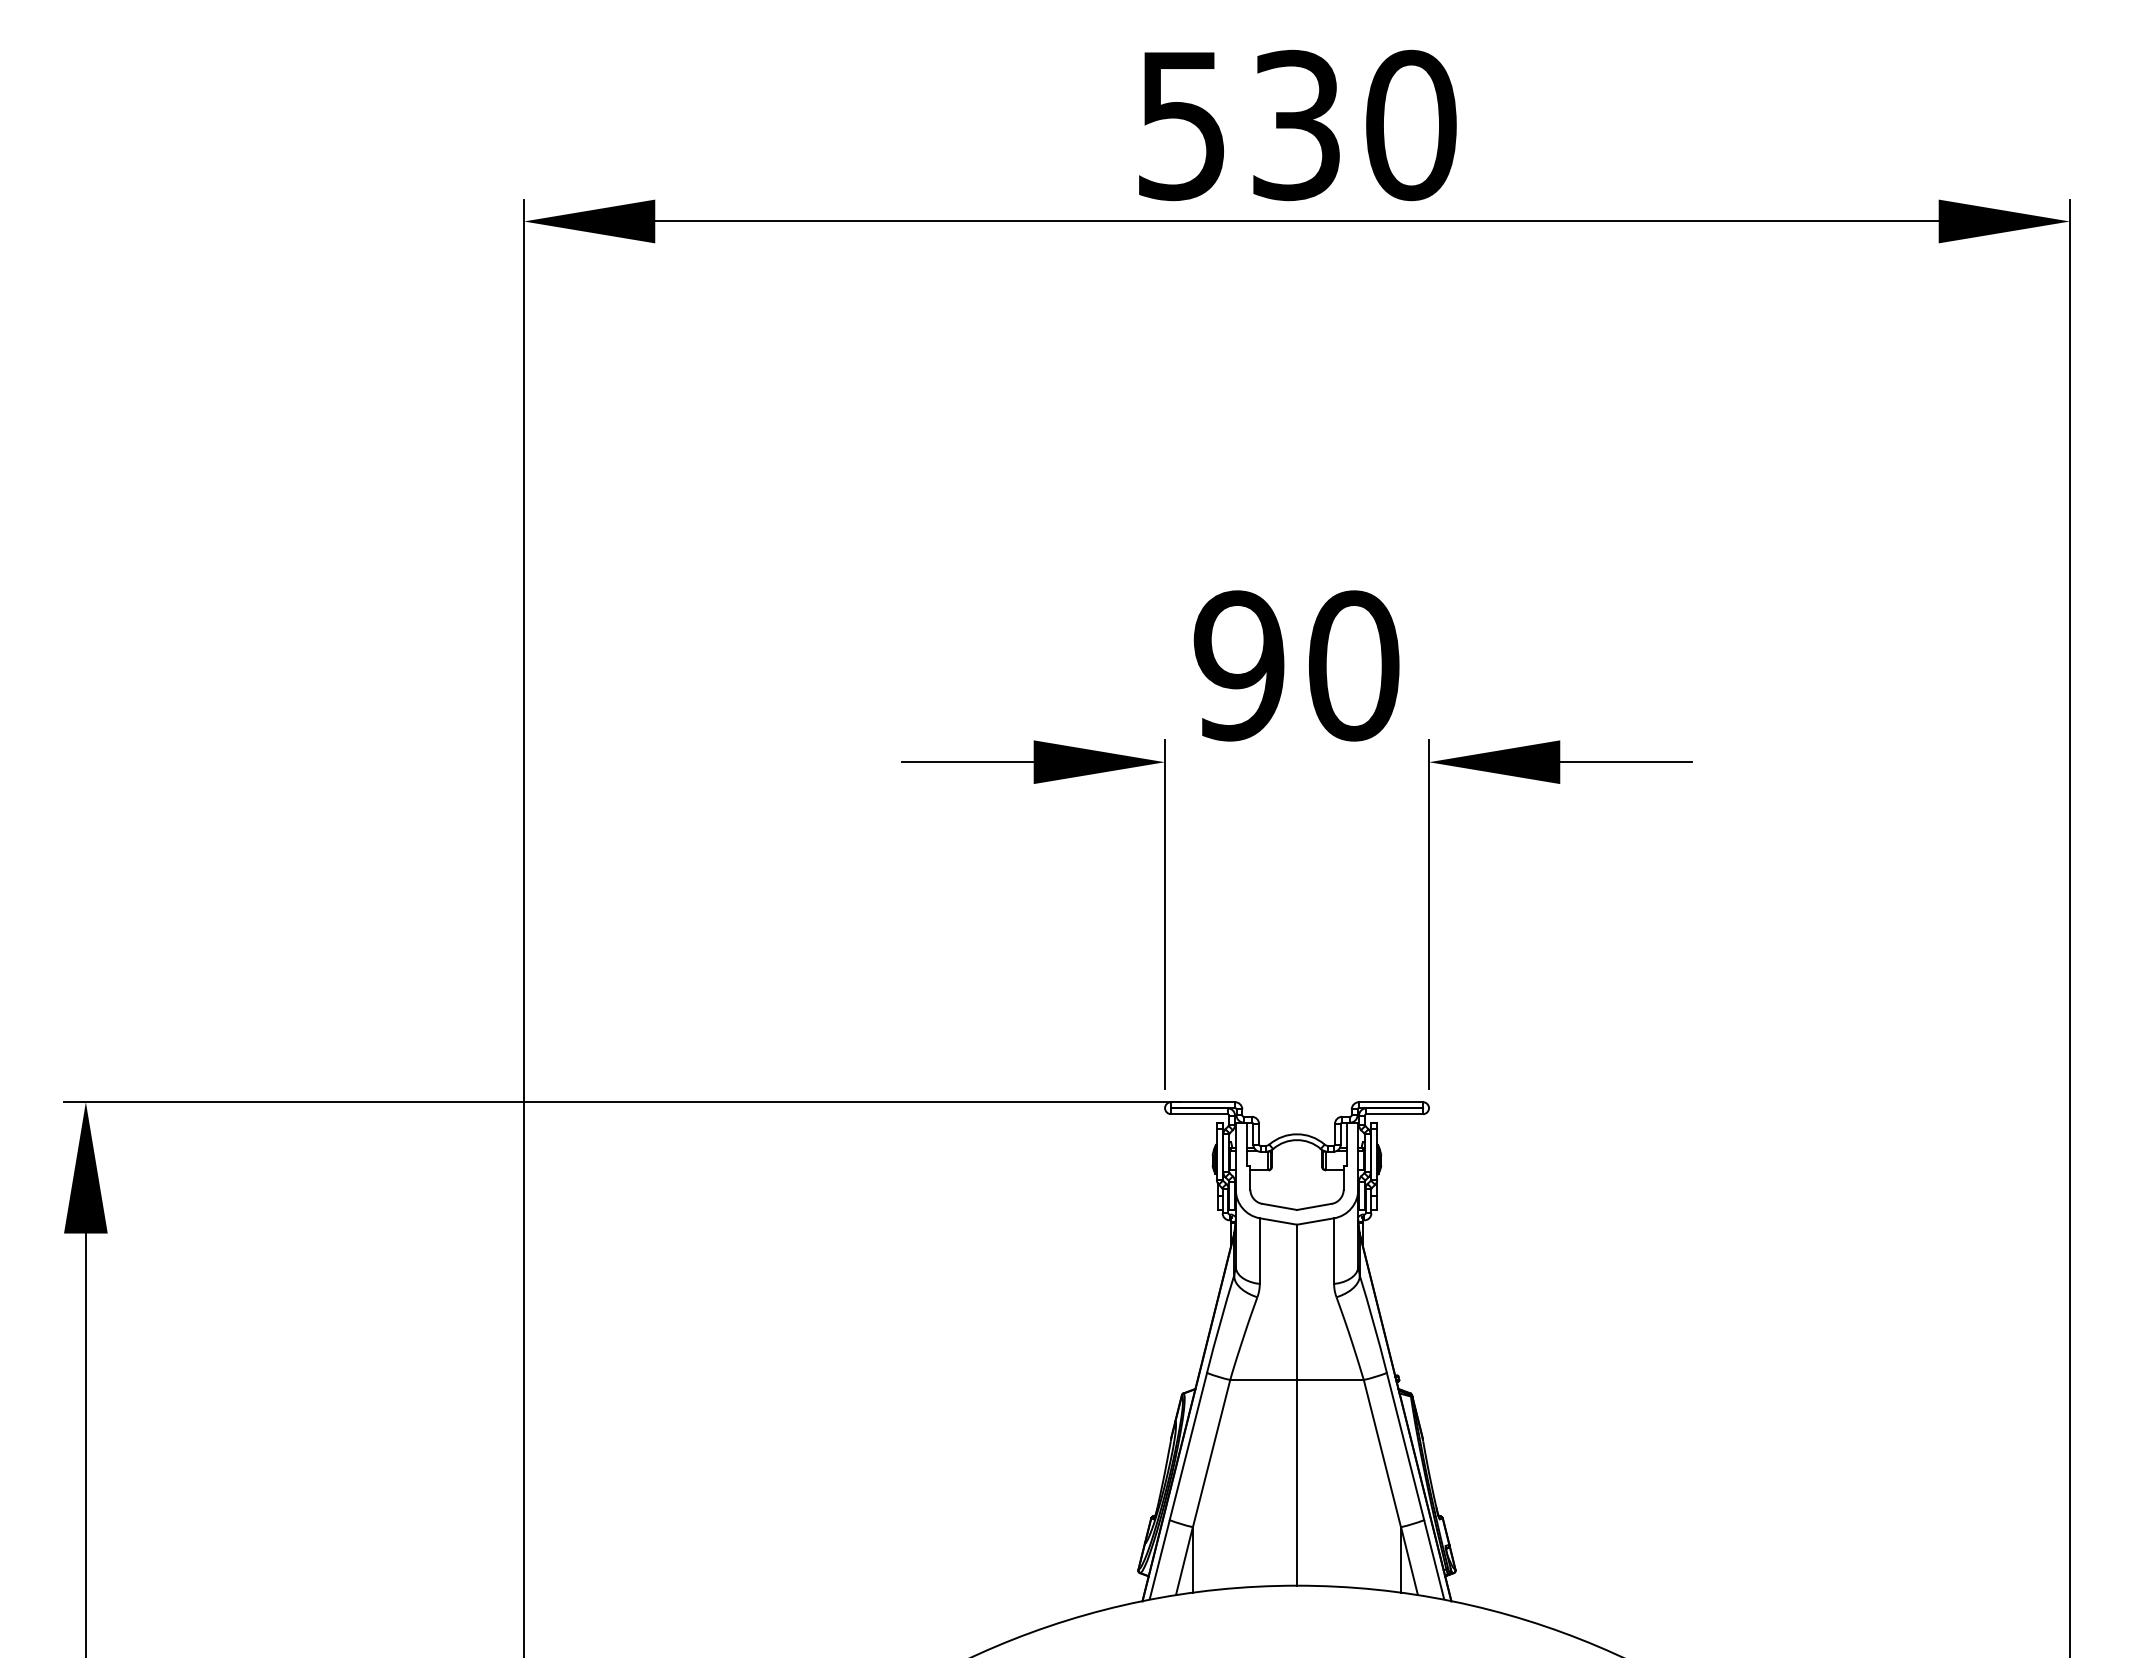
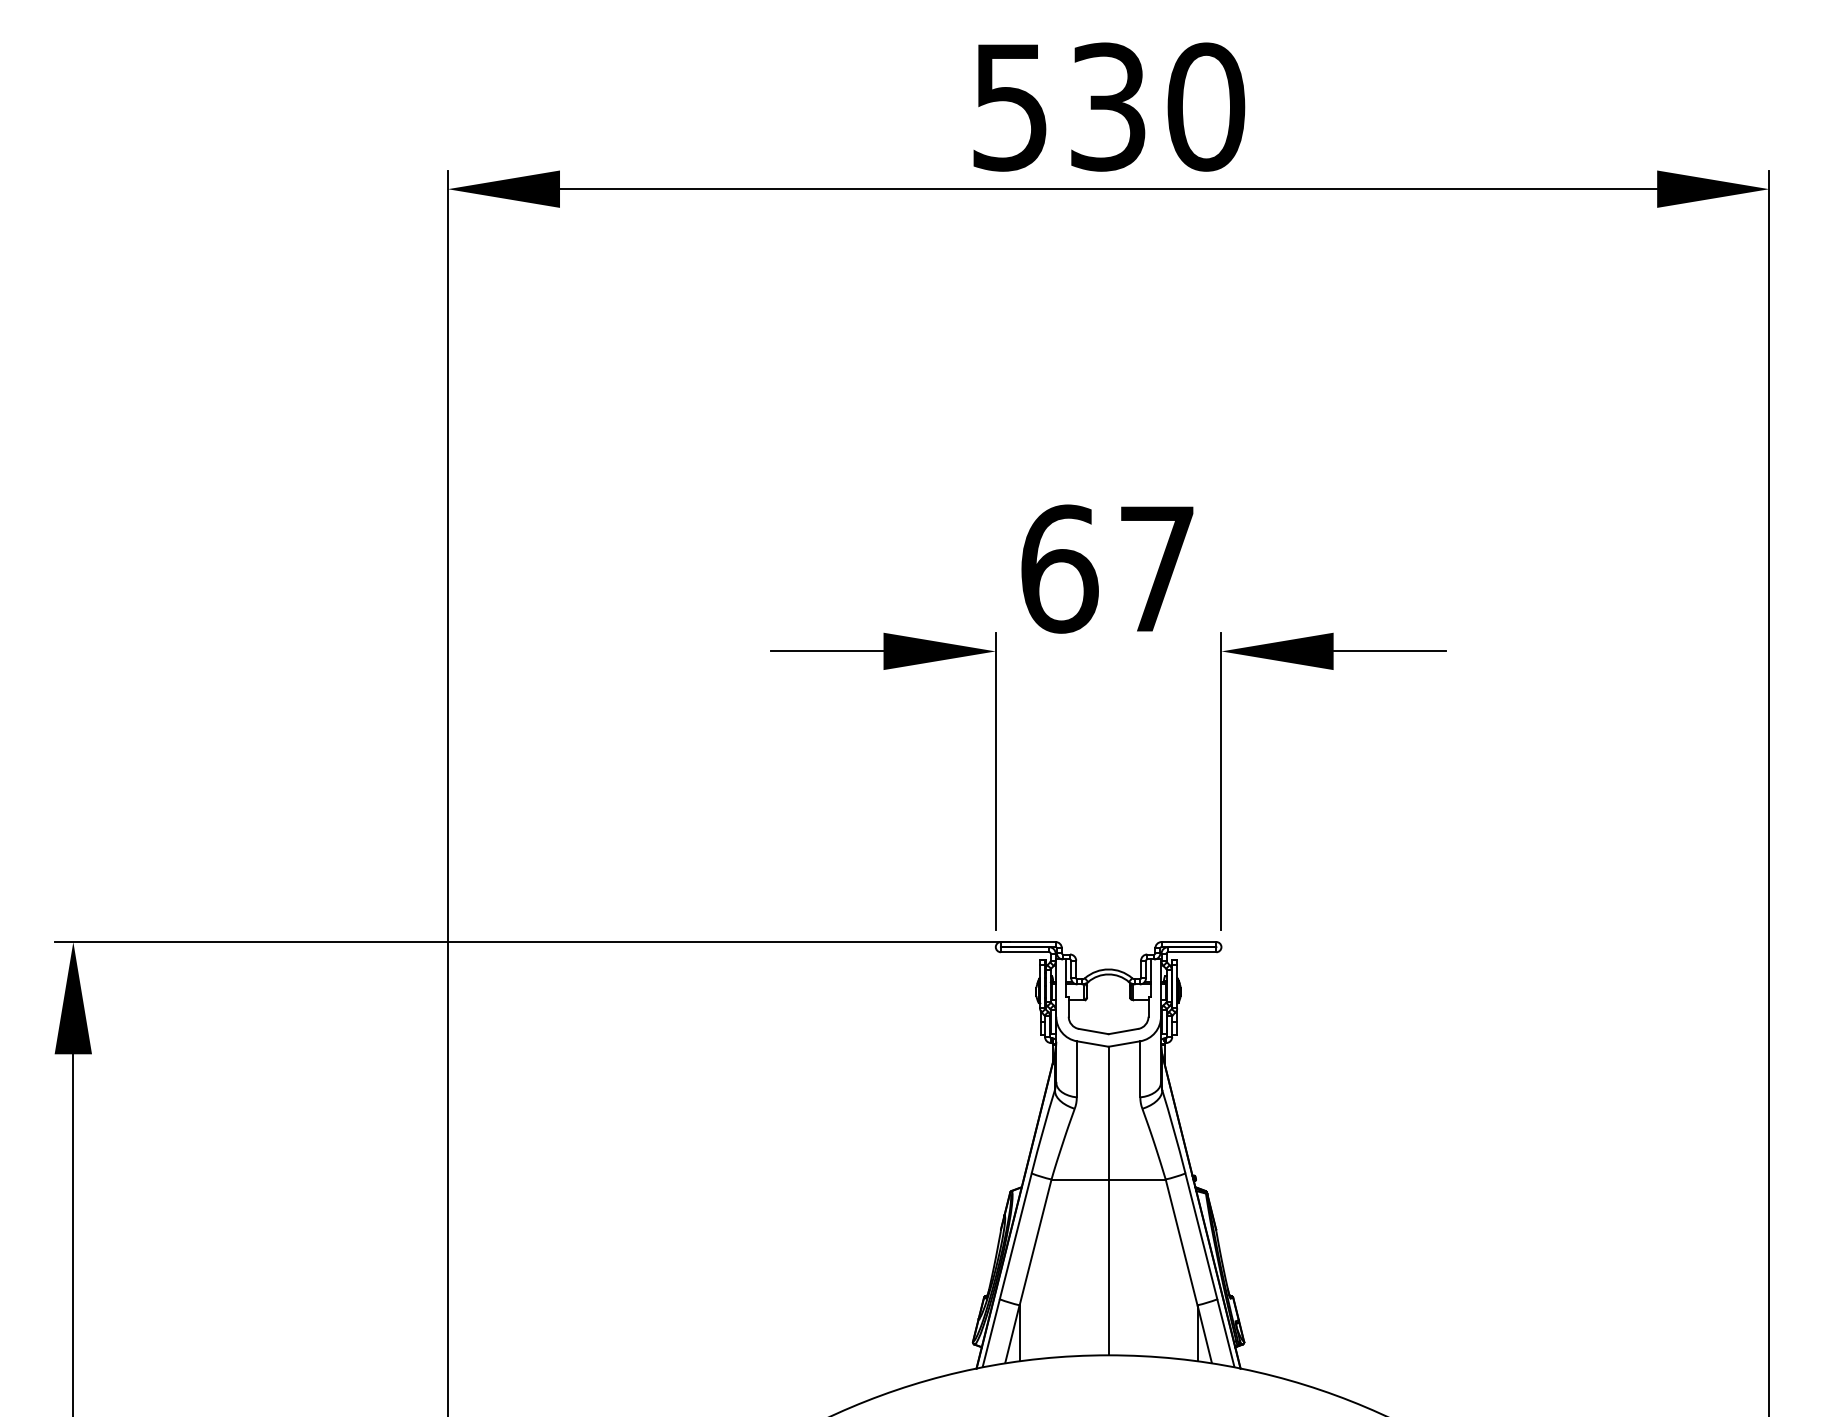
text: (1296, 665) -> (1108, 568), 90 -> 67

